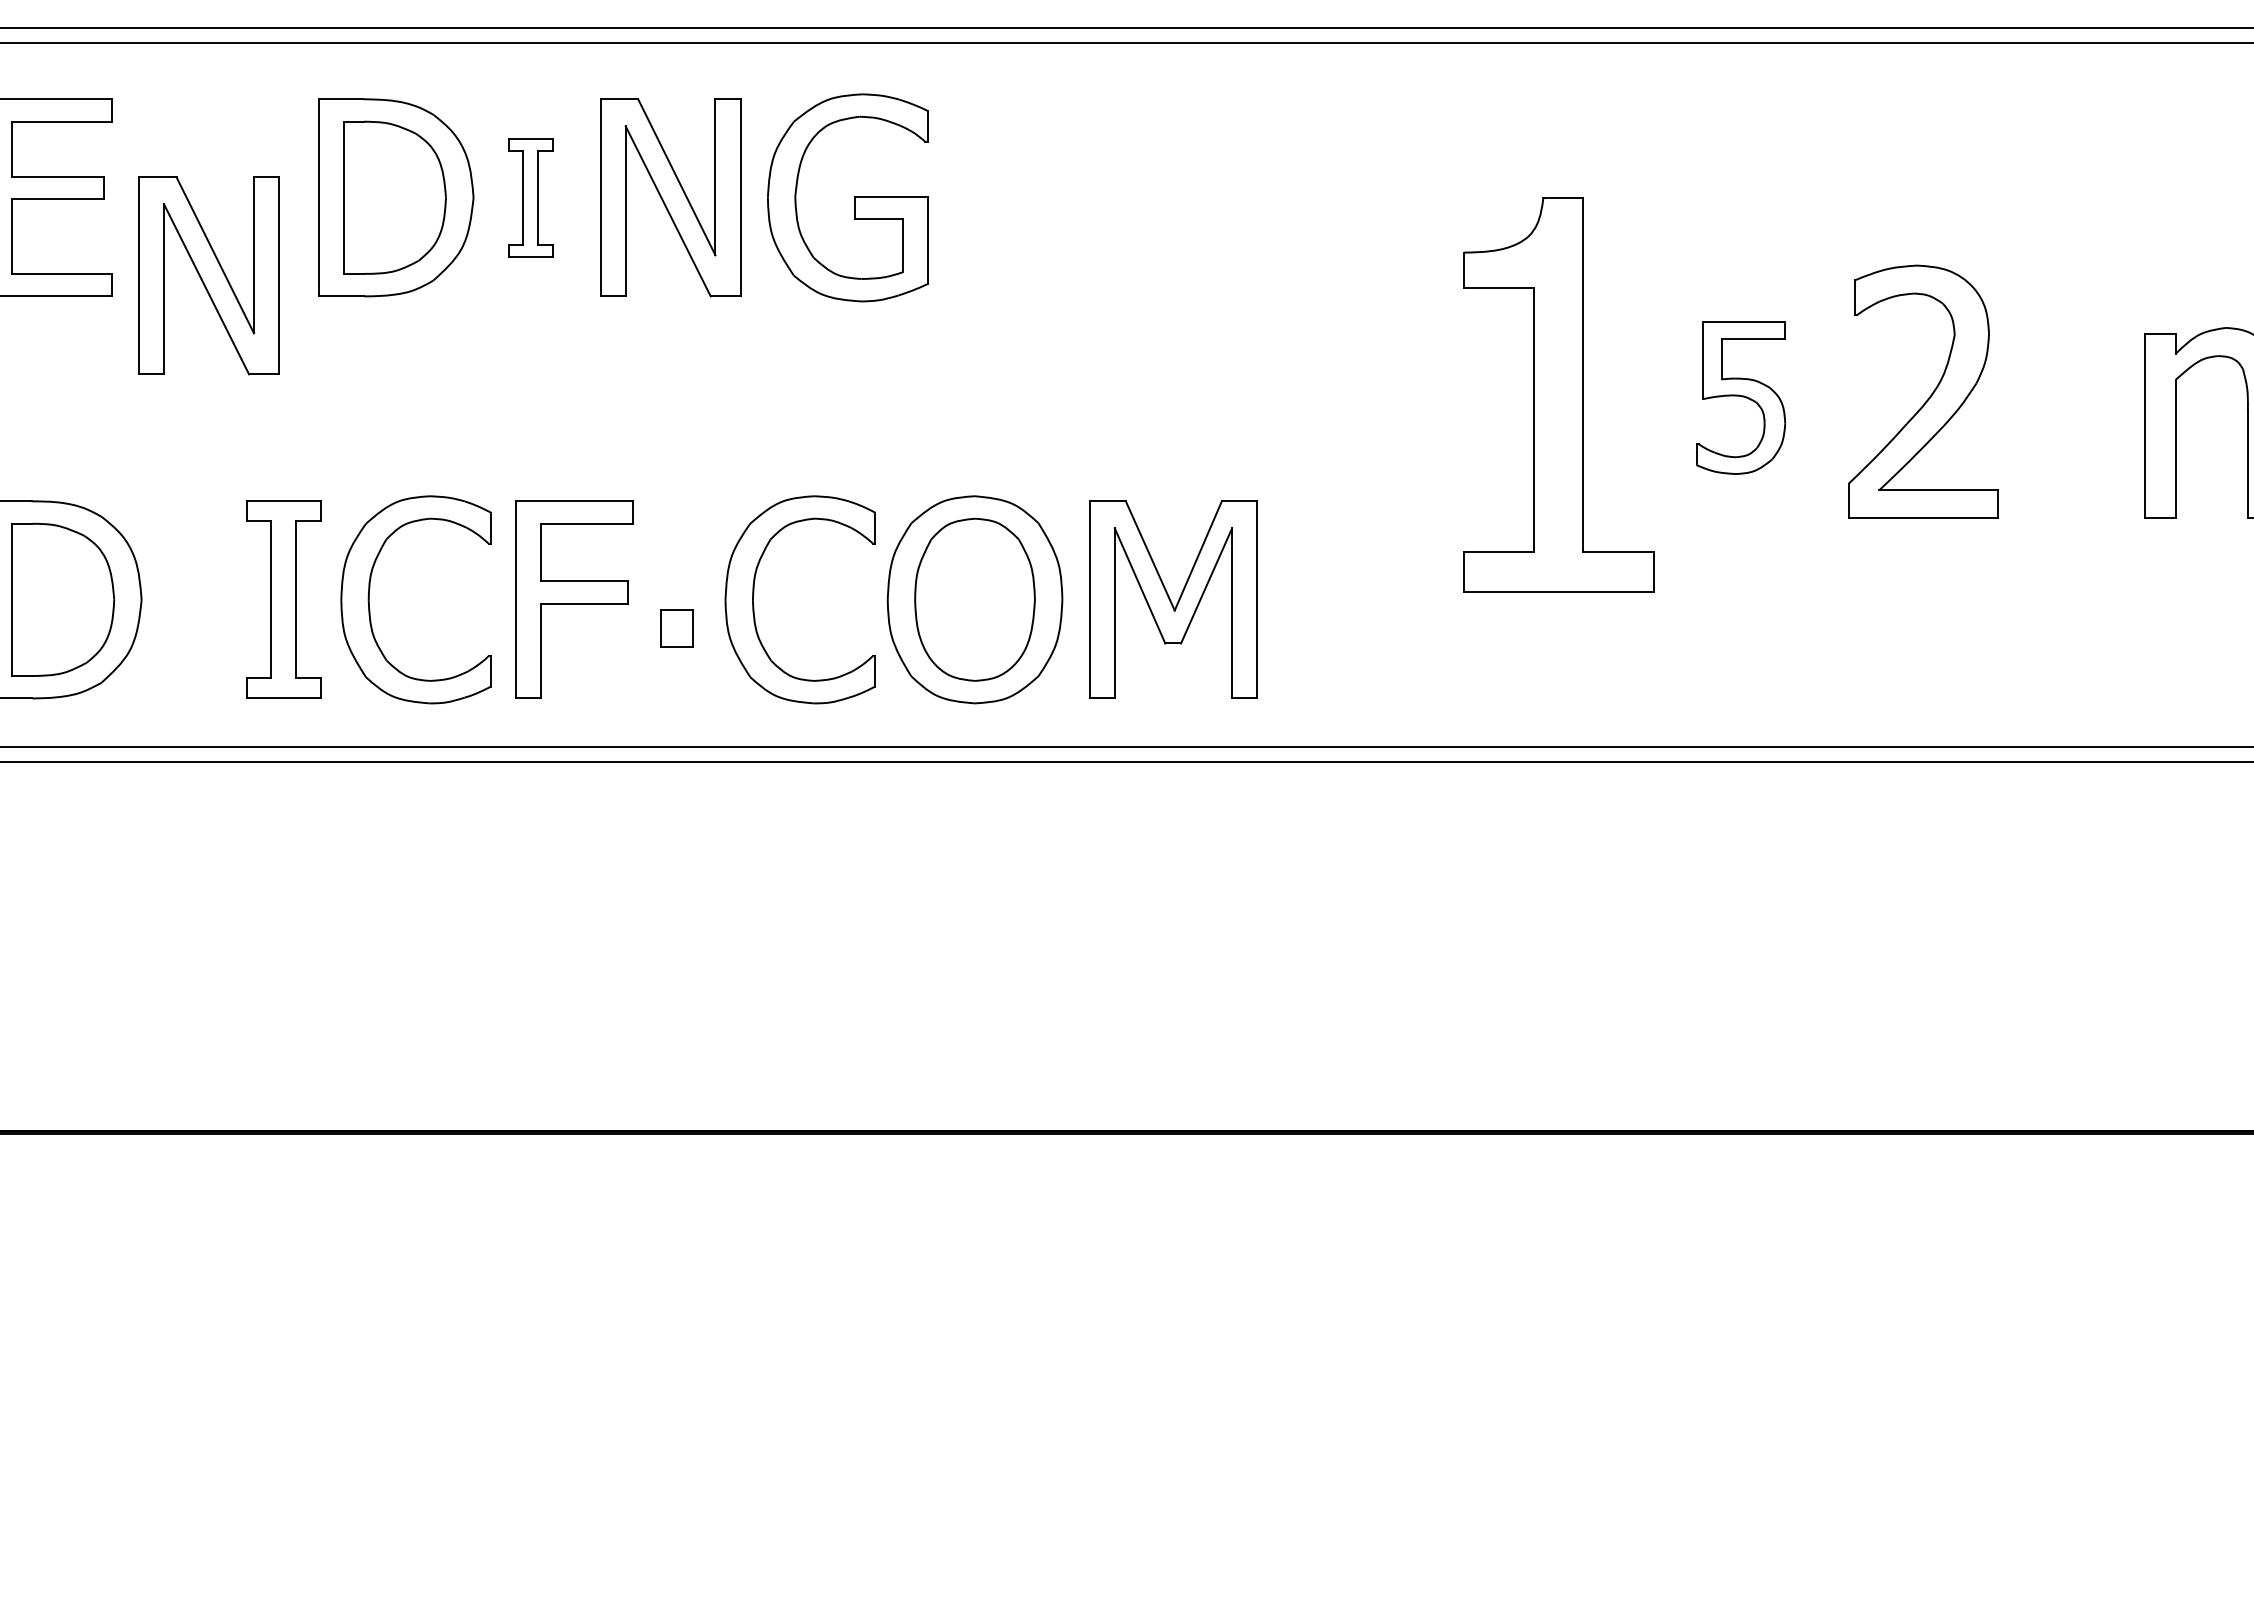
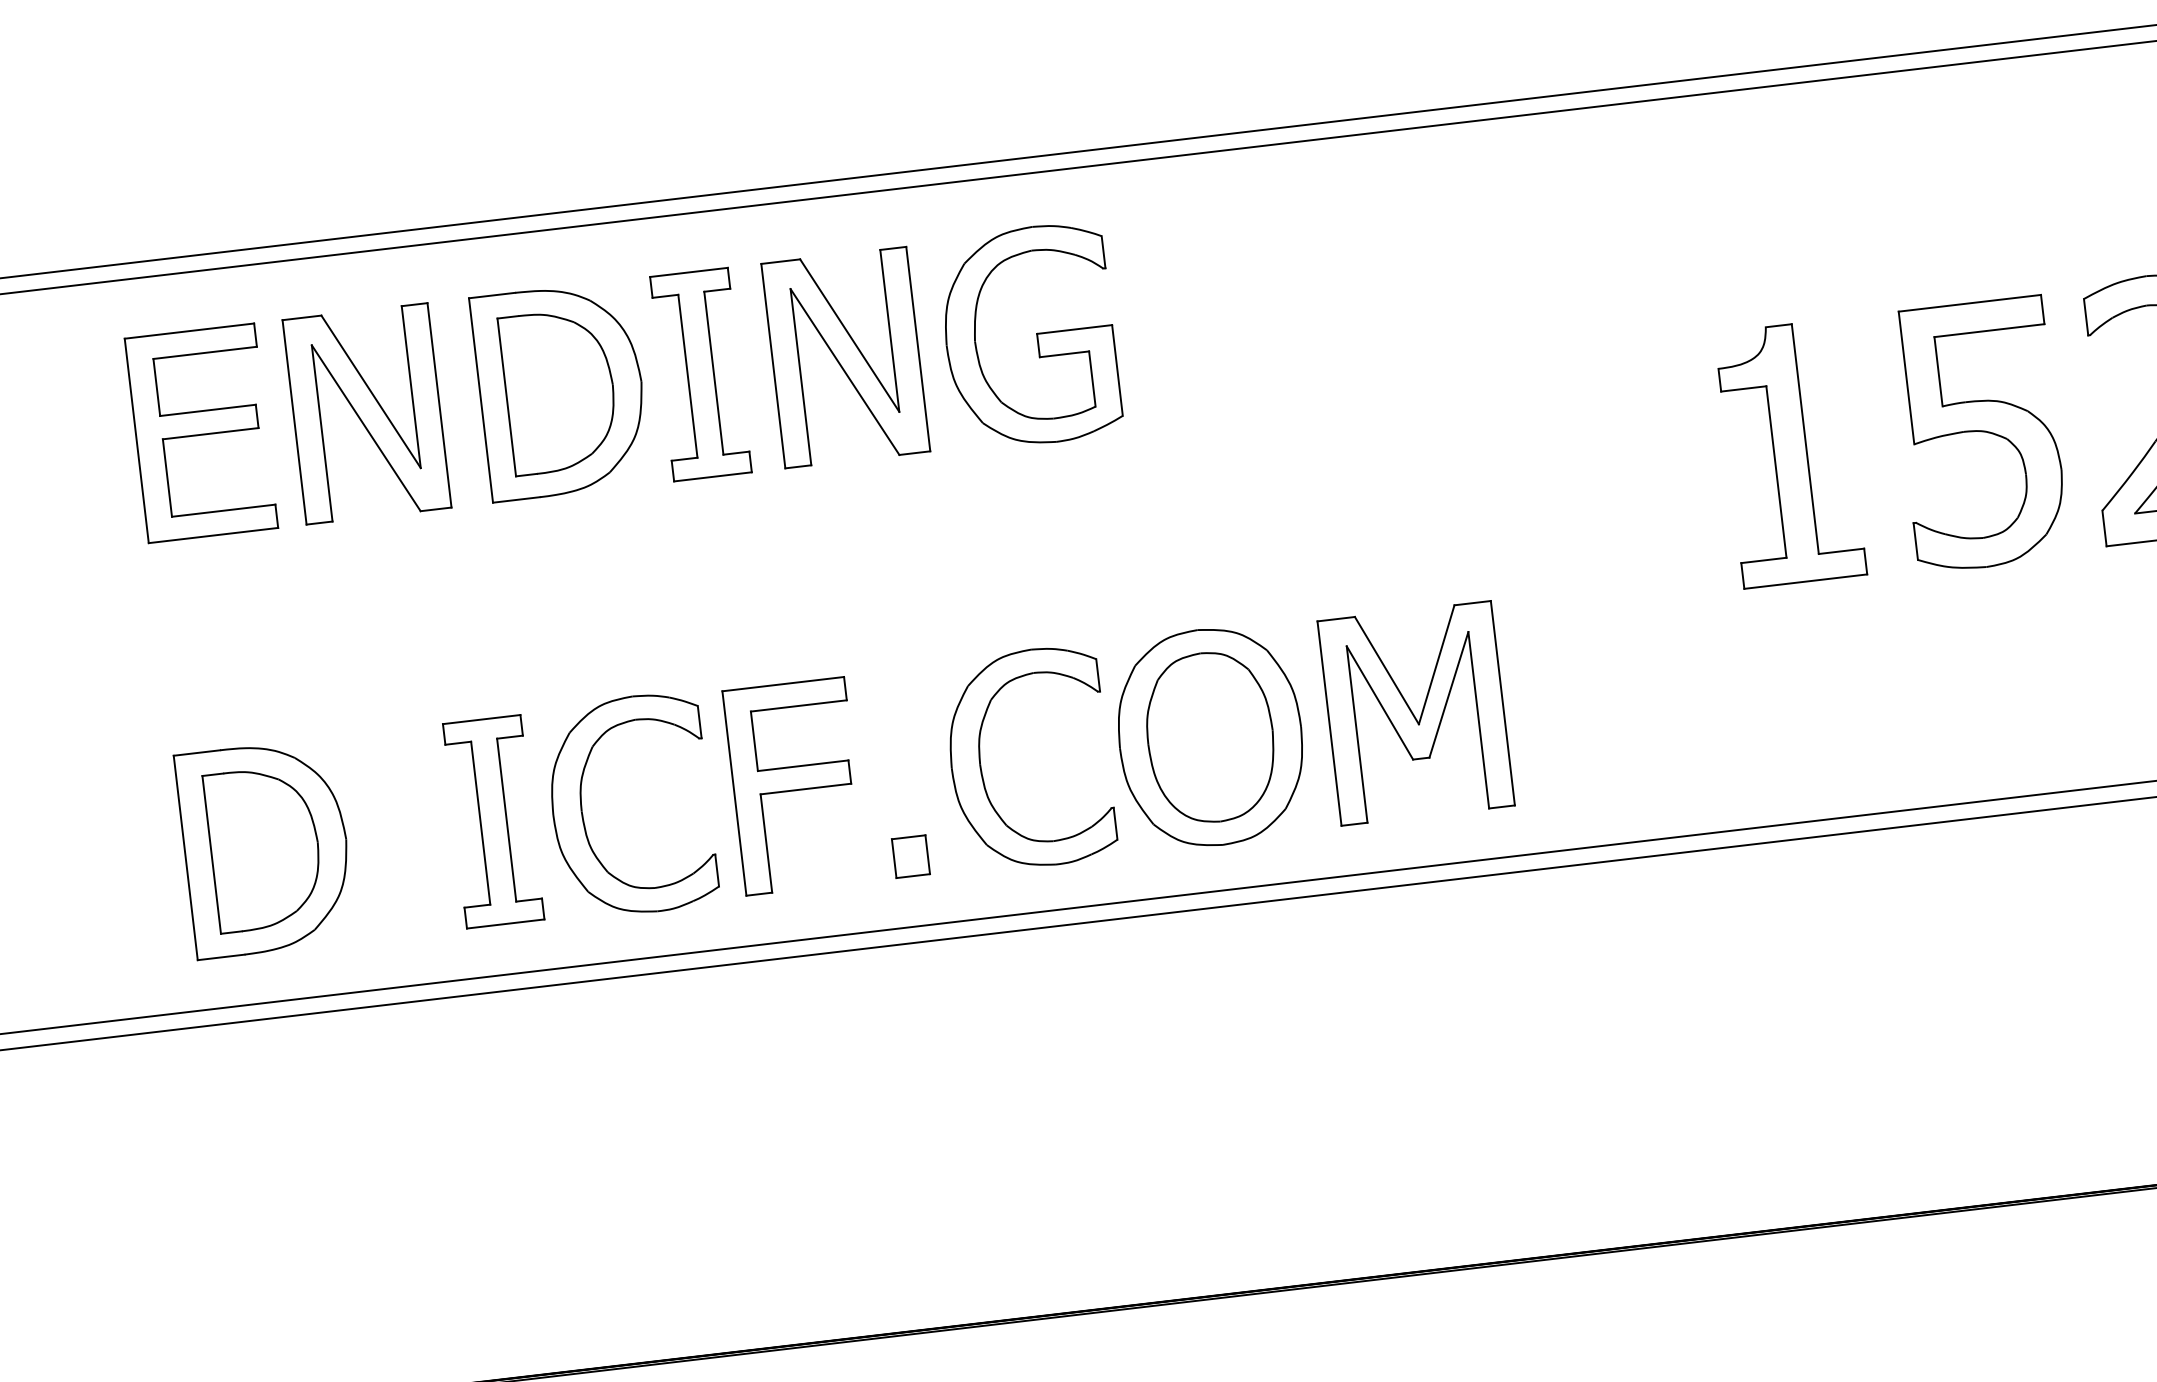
part: (530, 197) -> (700, 374), size x1.67
part: (208, 275) -> (366, 413), moved
part: (1558, 394) -> (1790, 453), size x0.62
part: (1741, 398) -> (1980, 435), size x1.67
part: (676, 628) -> (910, 856), moved

